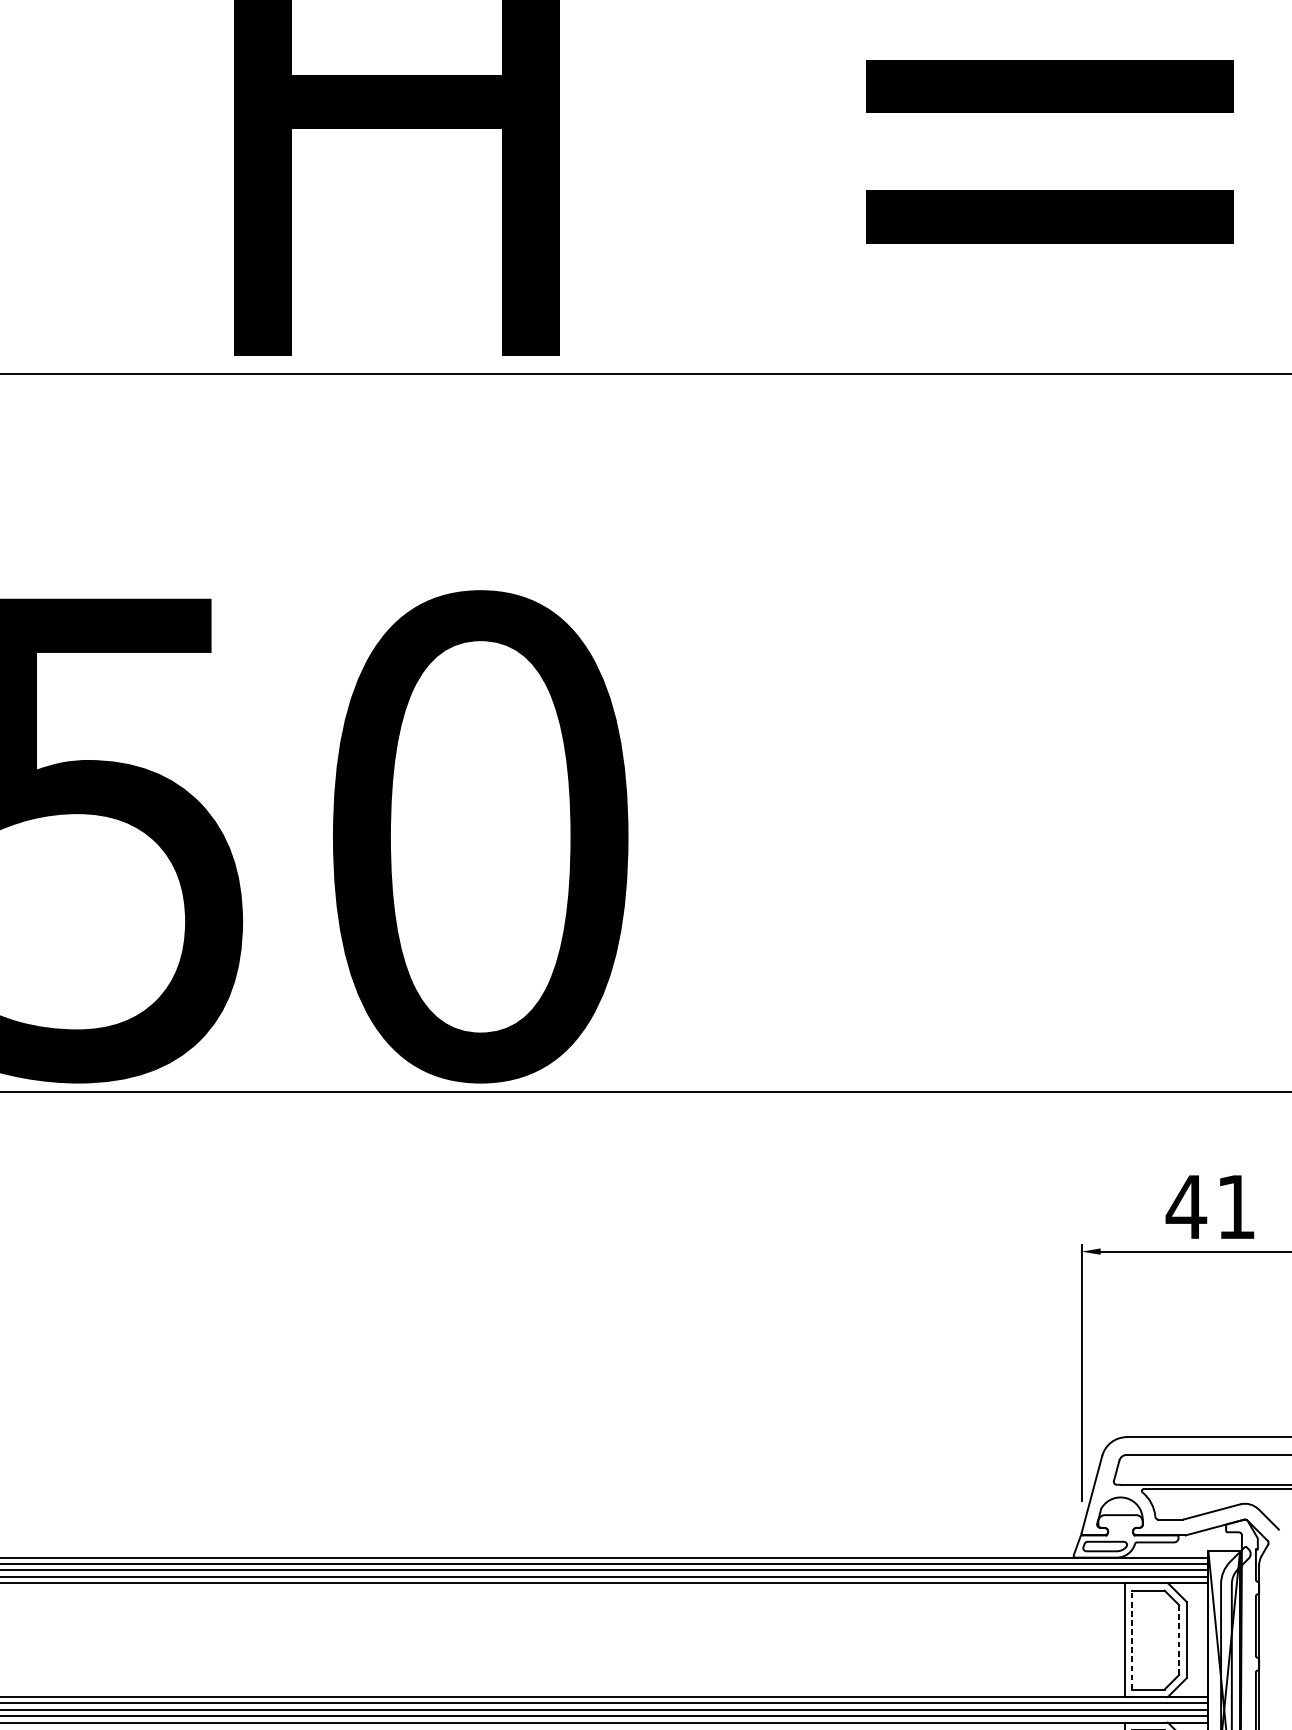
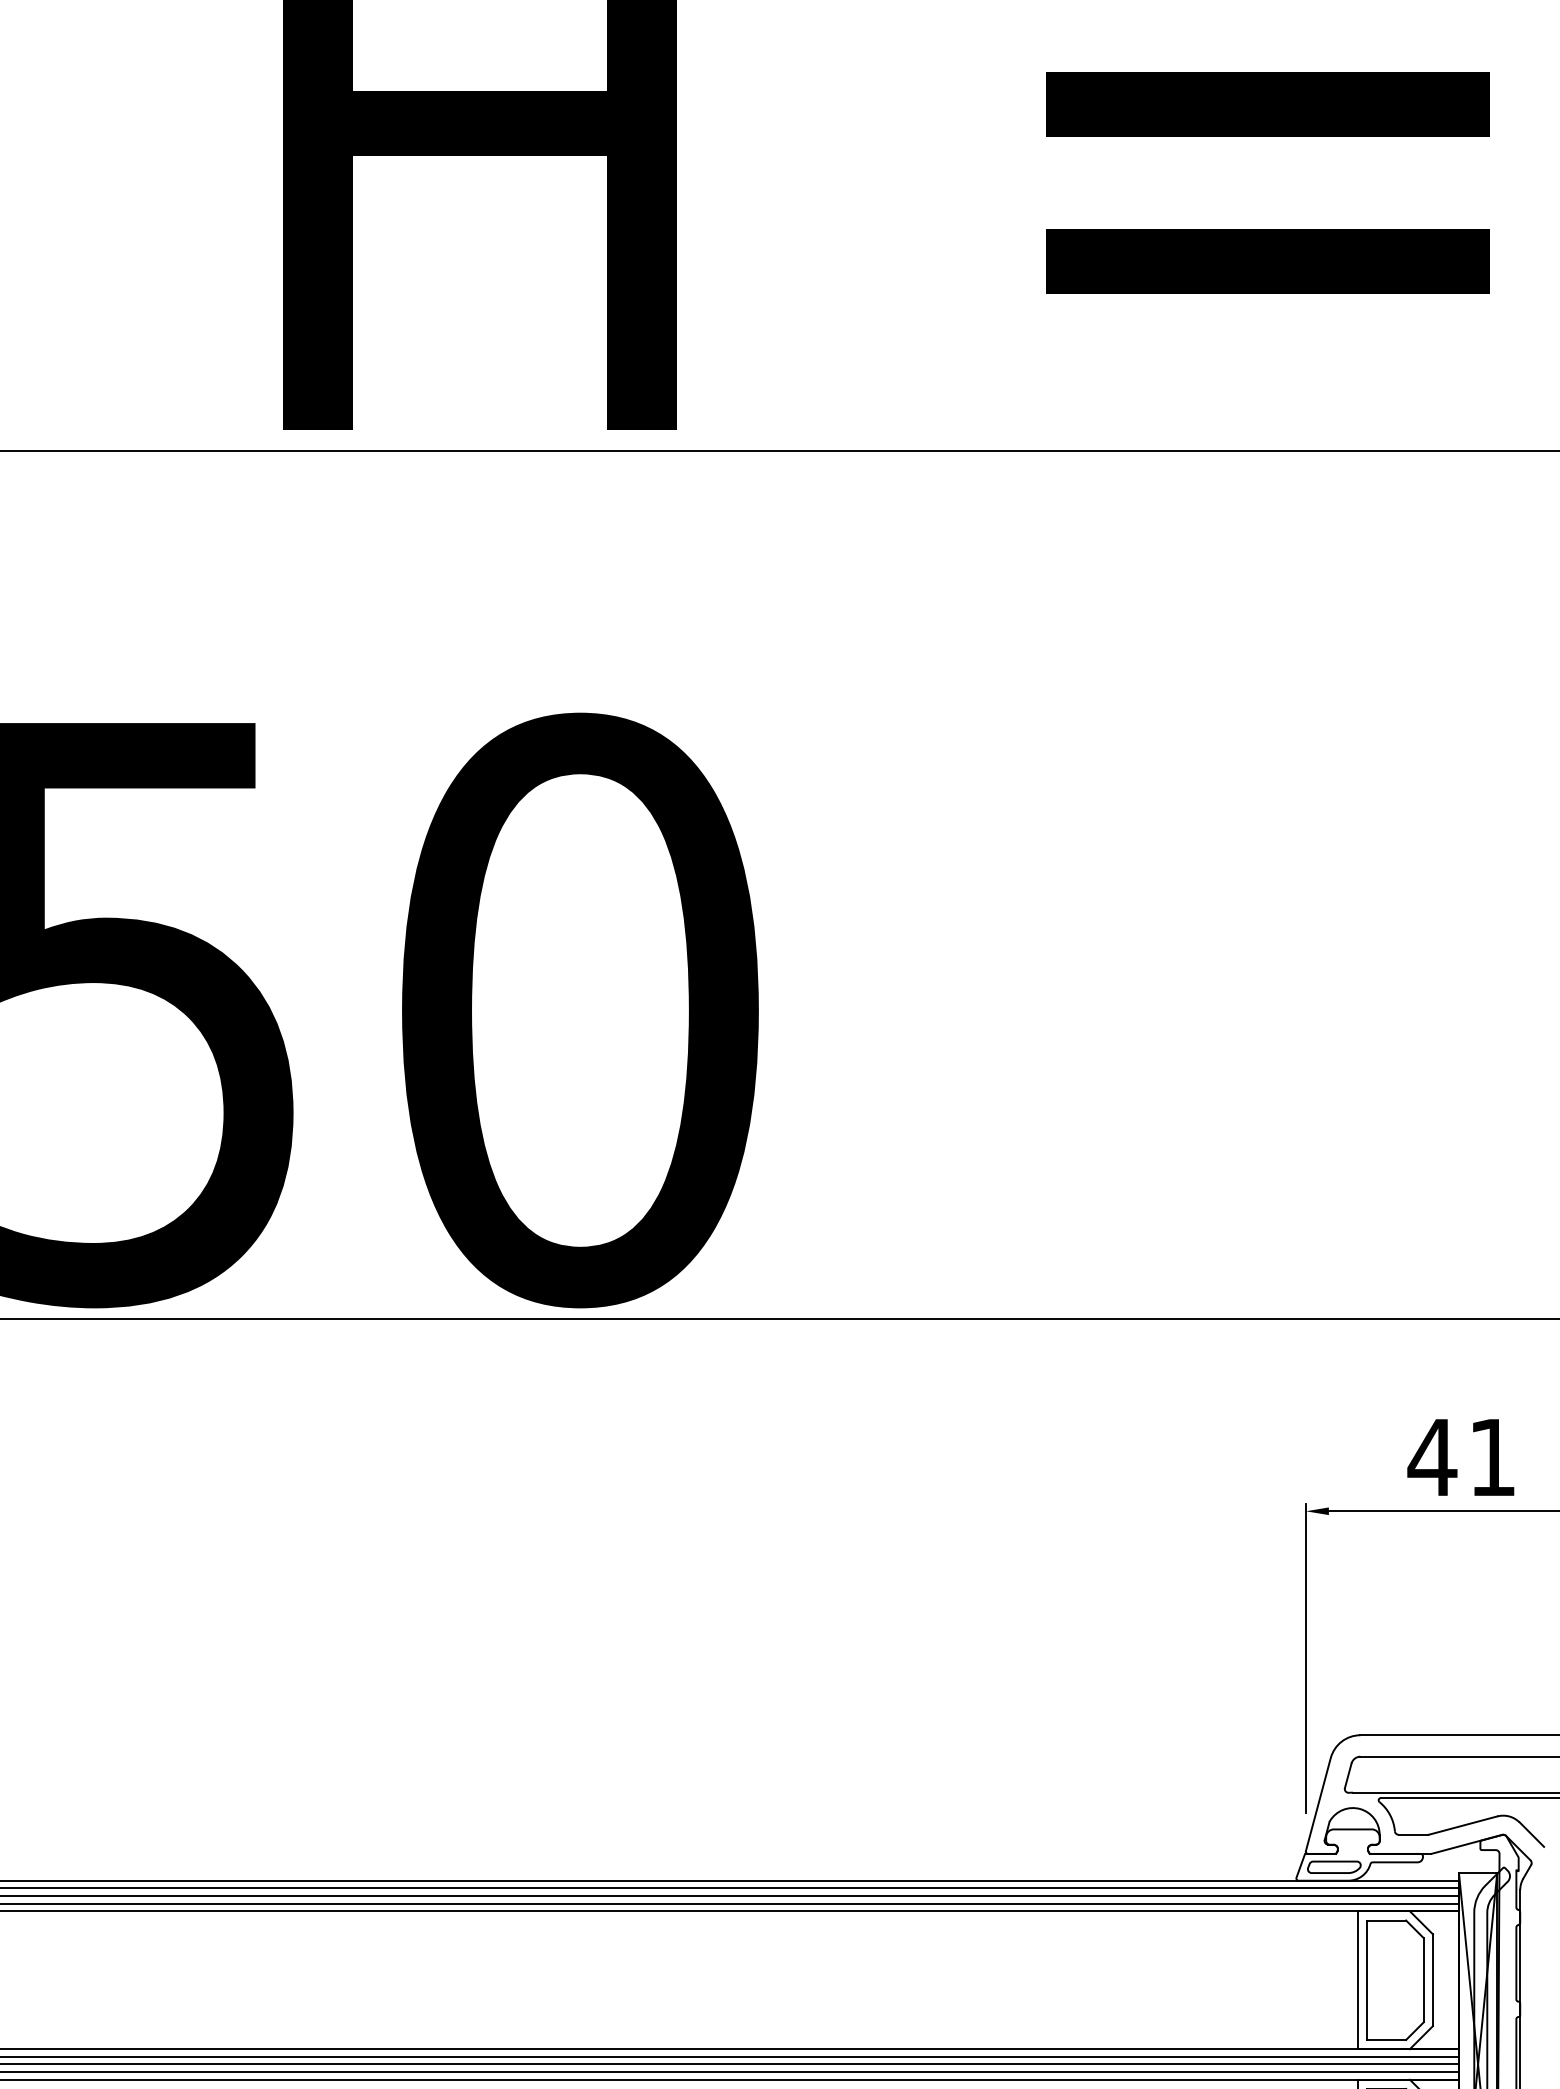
line: (1132, 1640) -> (1367, 1980), dashed -> solid
line: (1179, 1640) -> (1423, 1980), dashed -> solid

